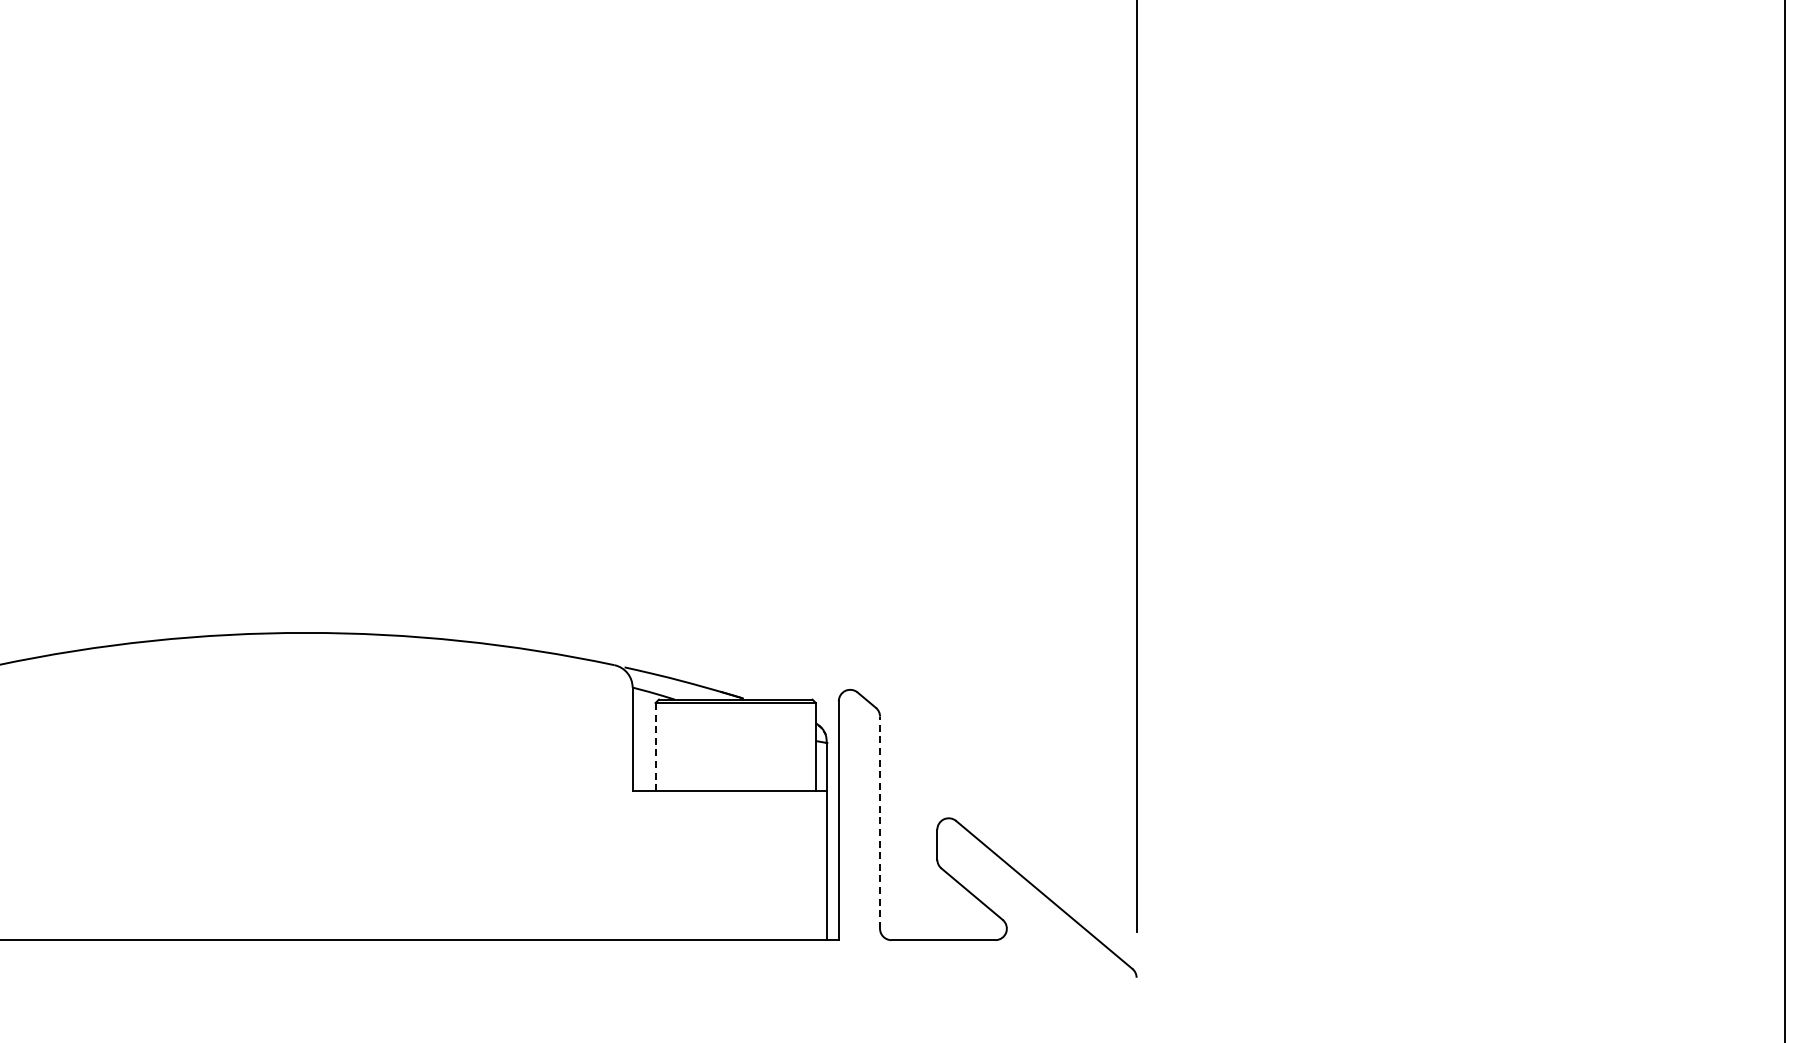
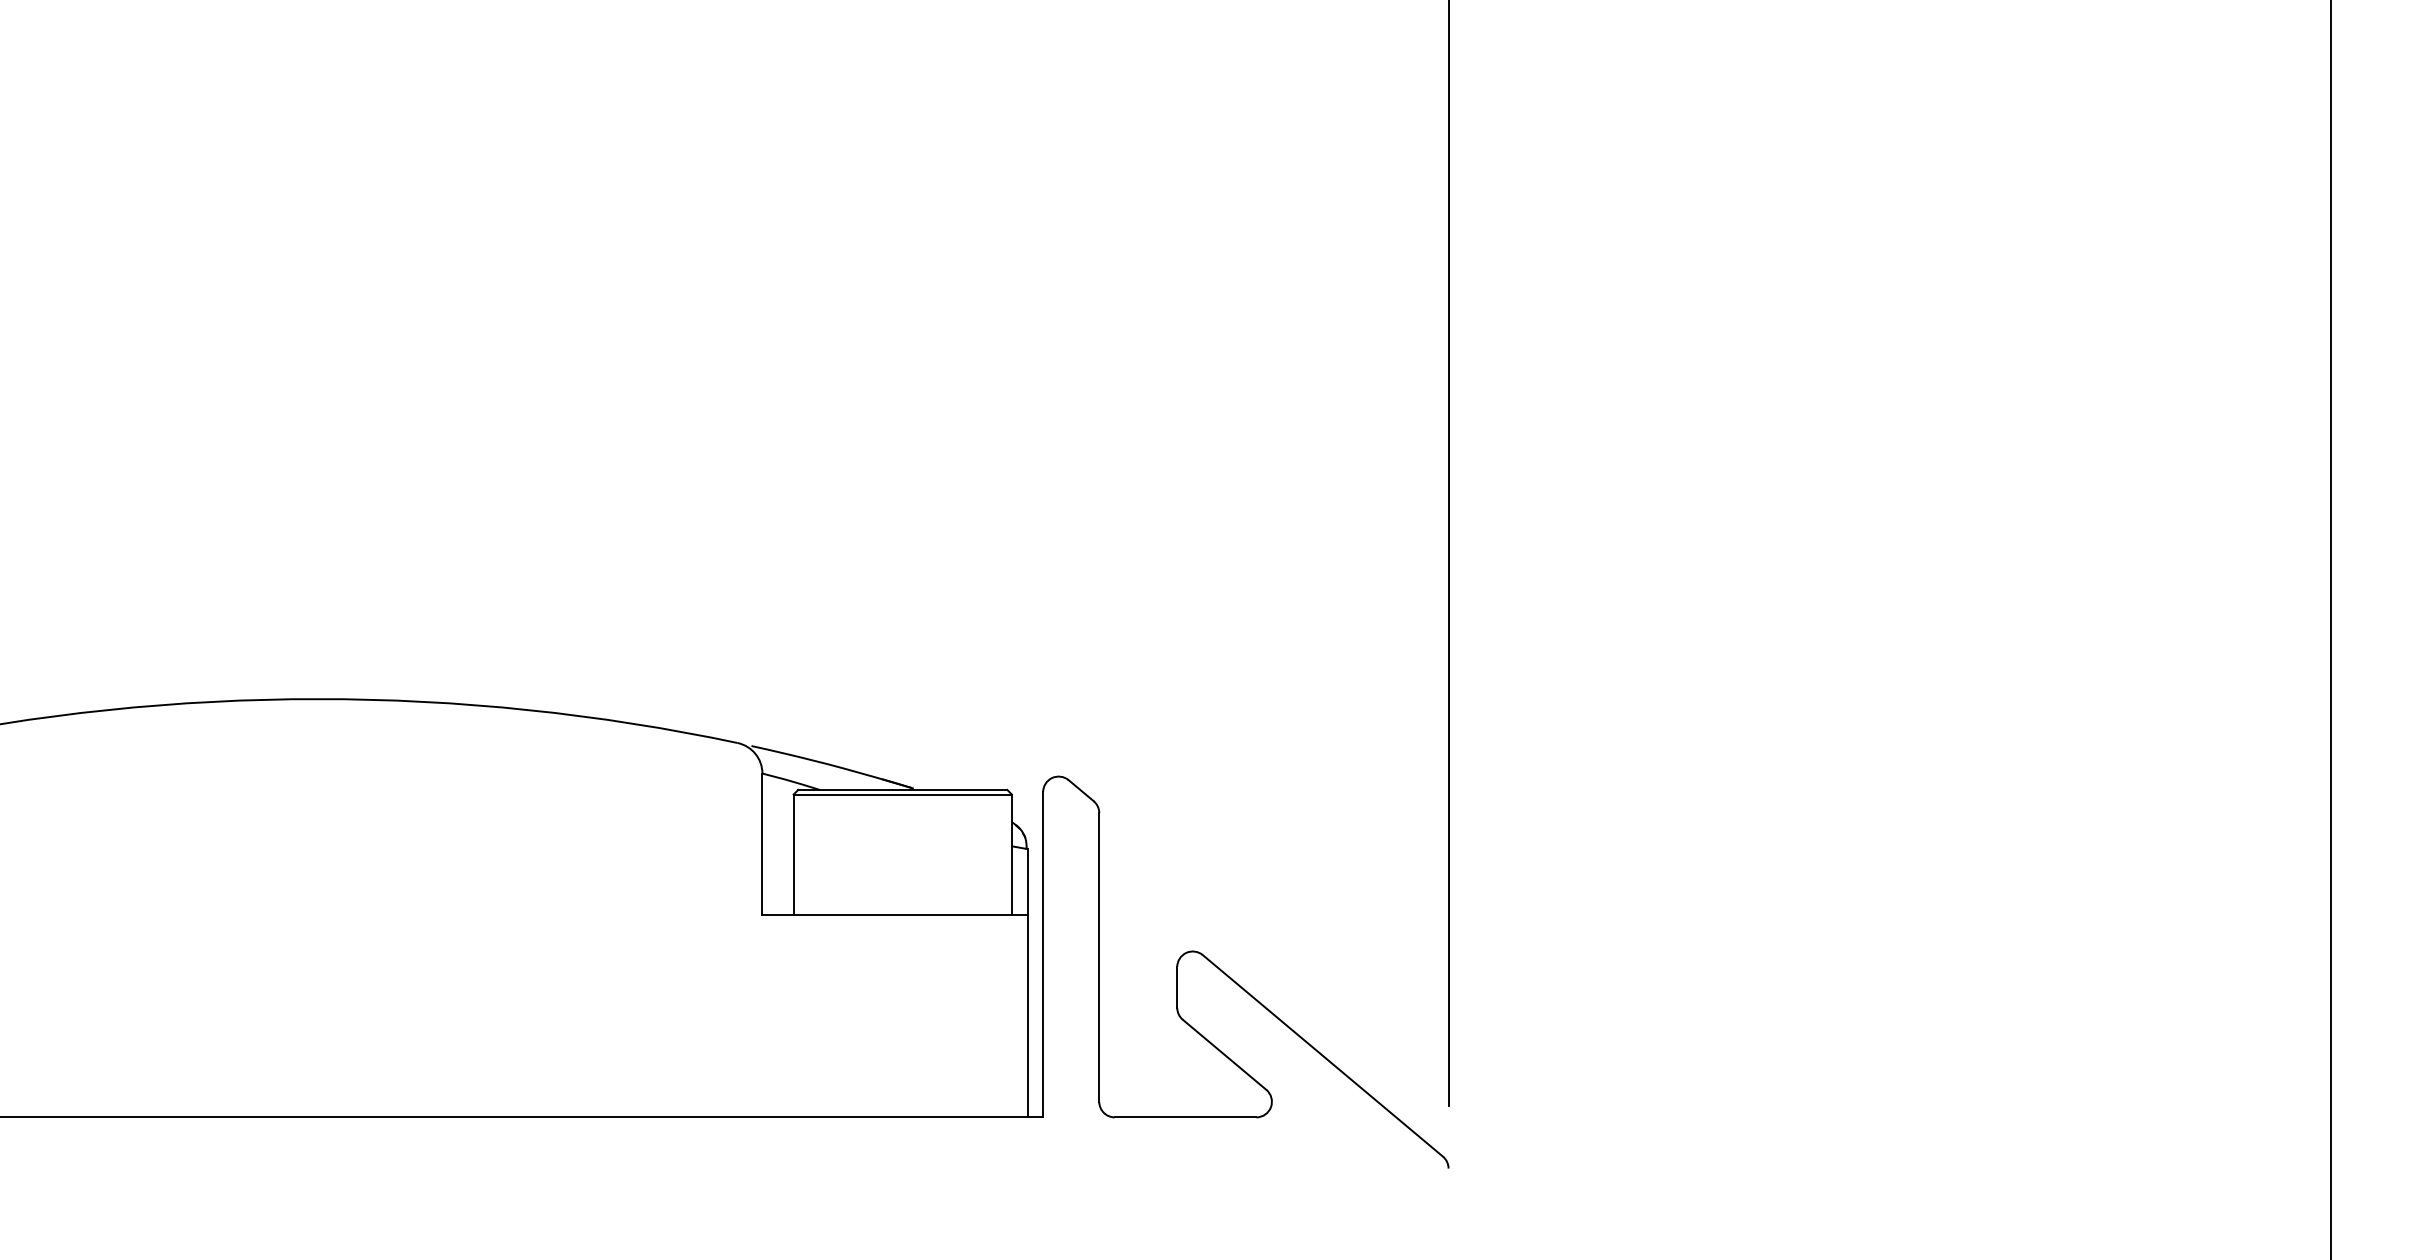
line: (655, 747) -> (793, 855), dashed -> solid
line: (880, 822) -> (1099, 957), dashed -> solid

